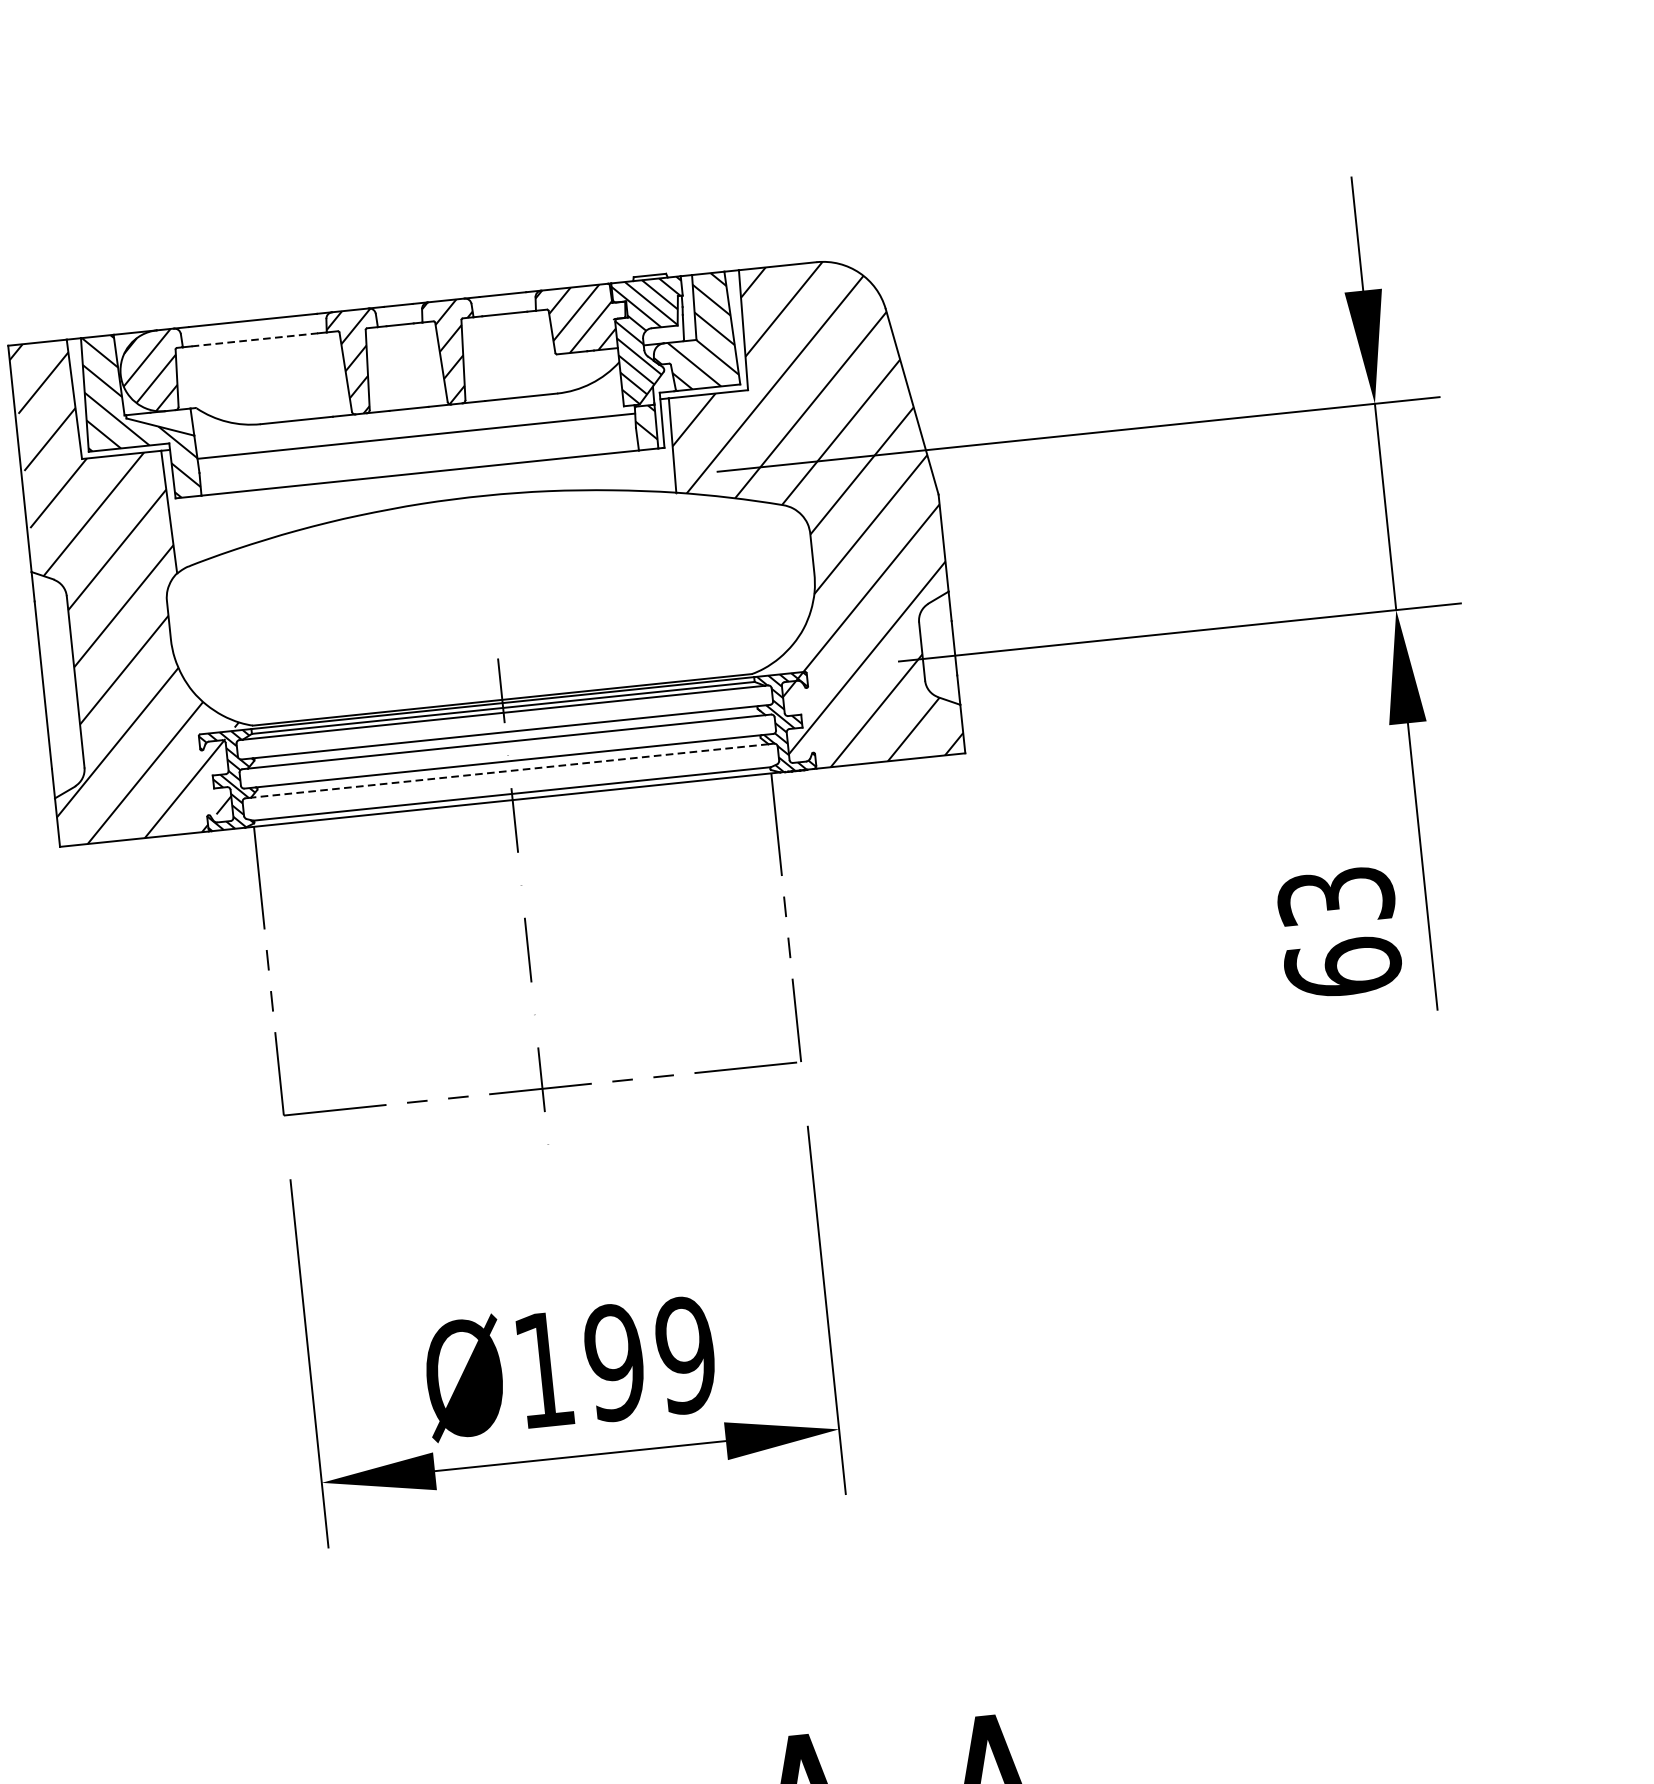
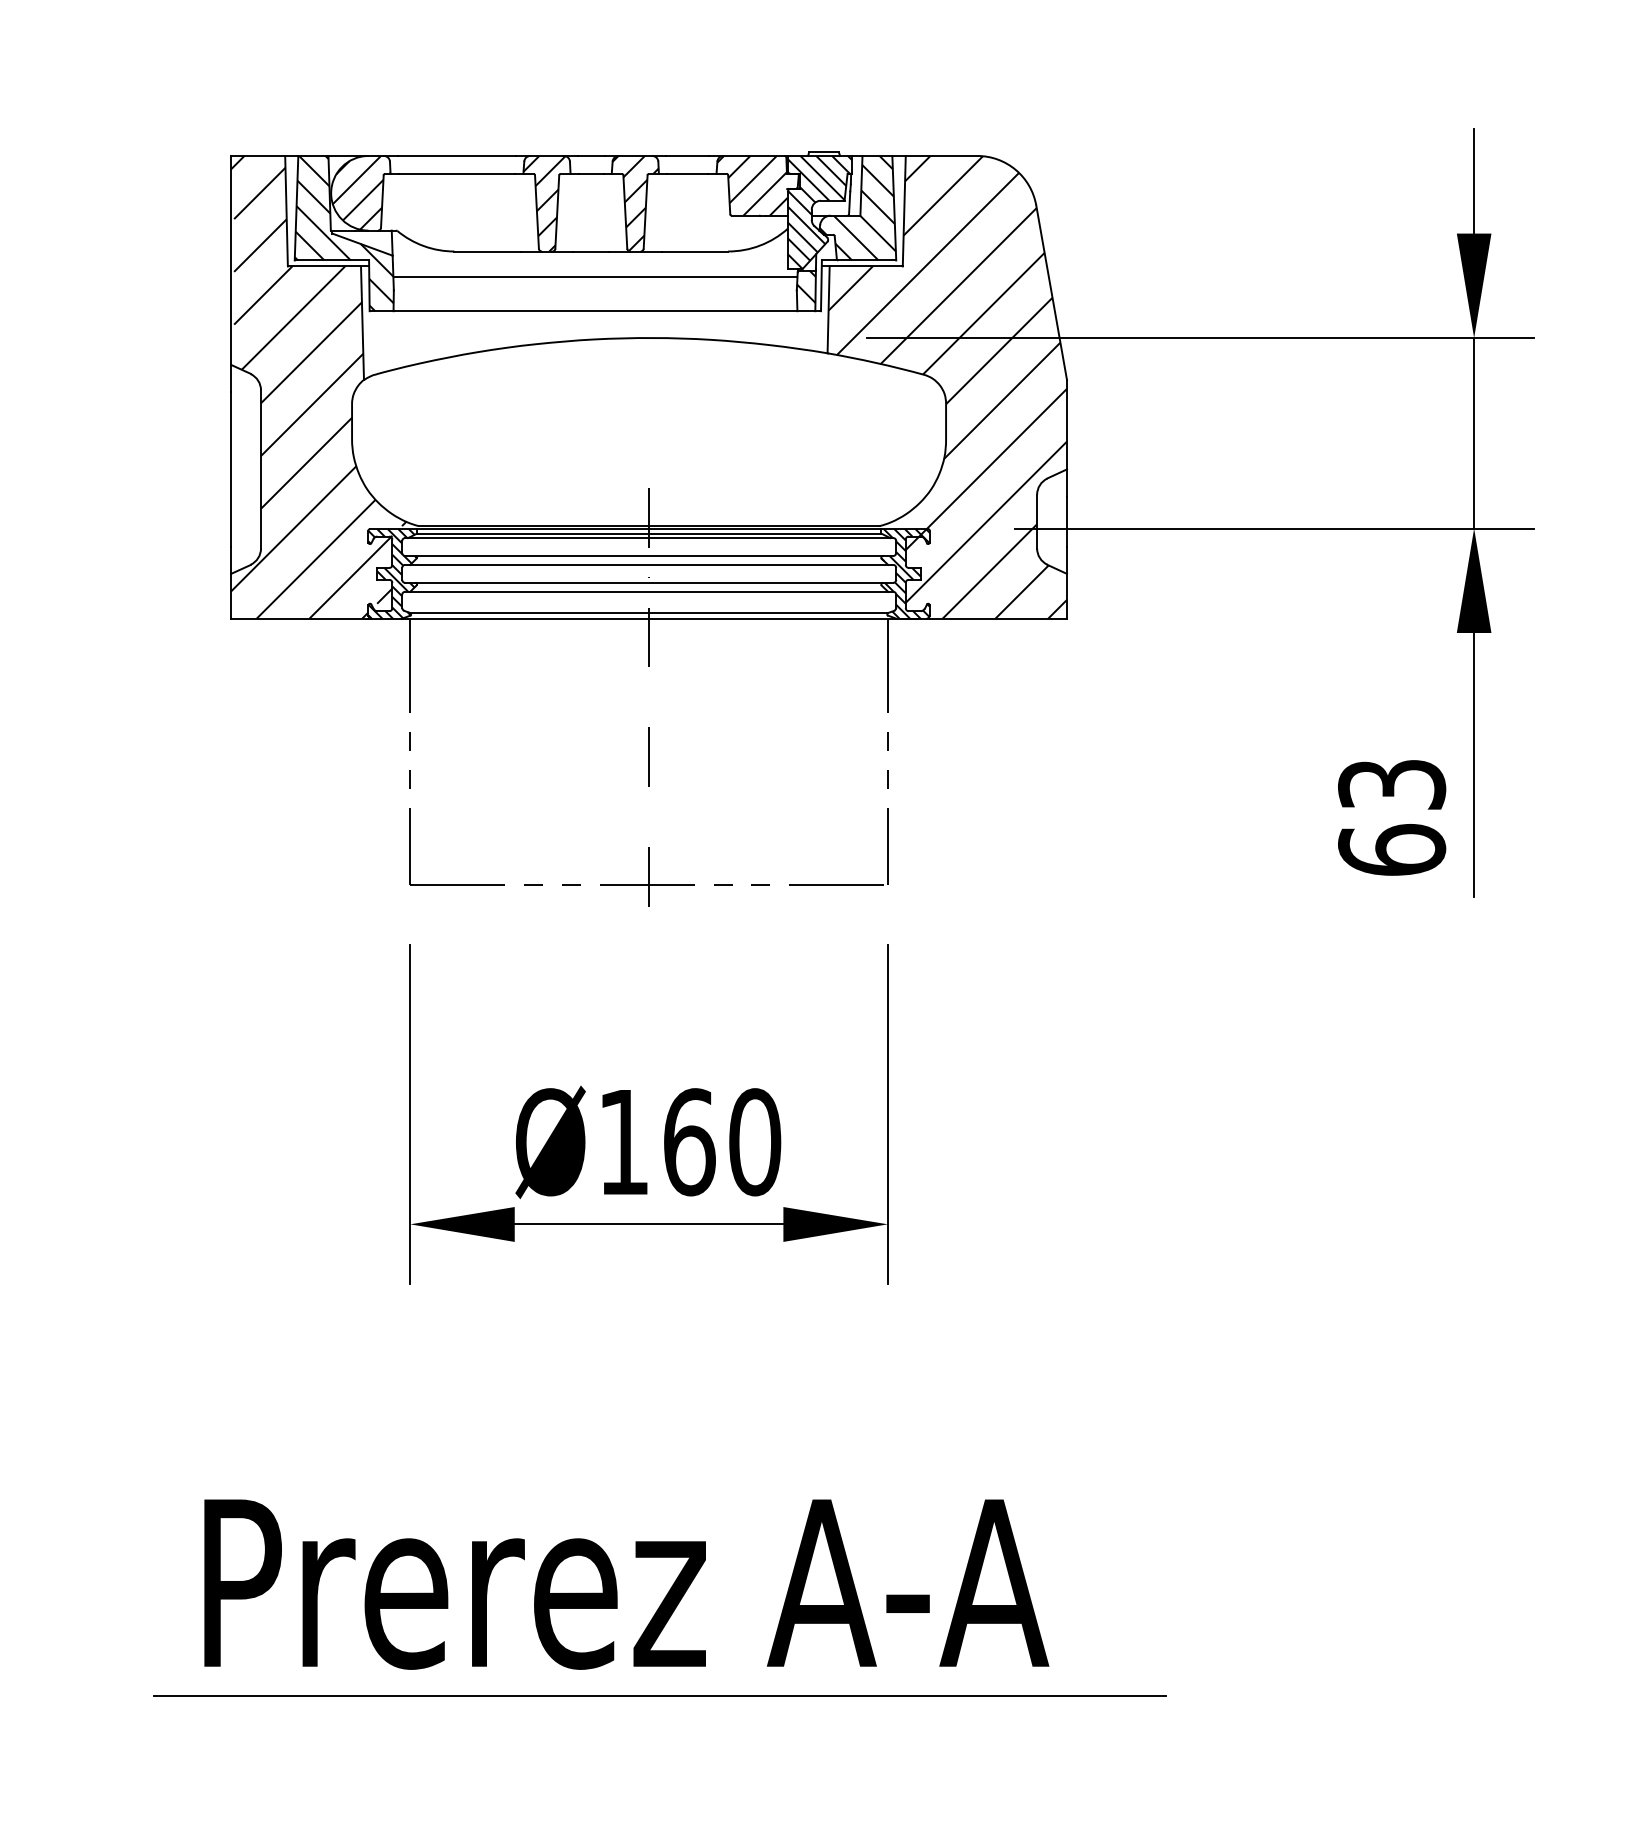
line: (255, 339) -> (457, 173), dashed -> solid
line: (510, 770) -> (649, 591), dashed -> solid
text: (650, 1359) -> (722, 1142), Ø199 -> Ø160

